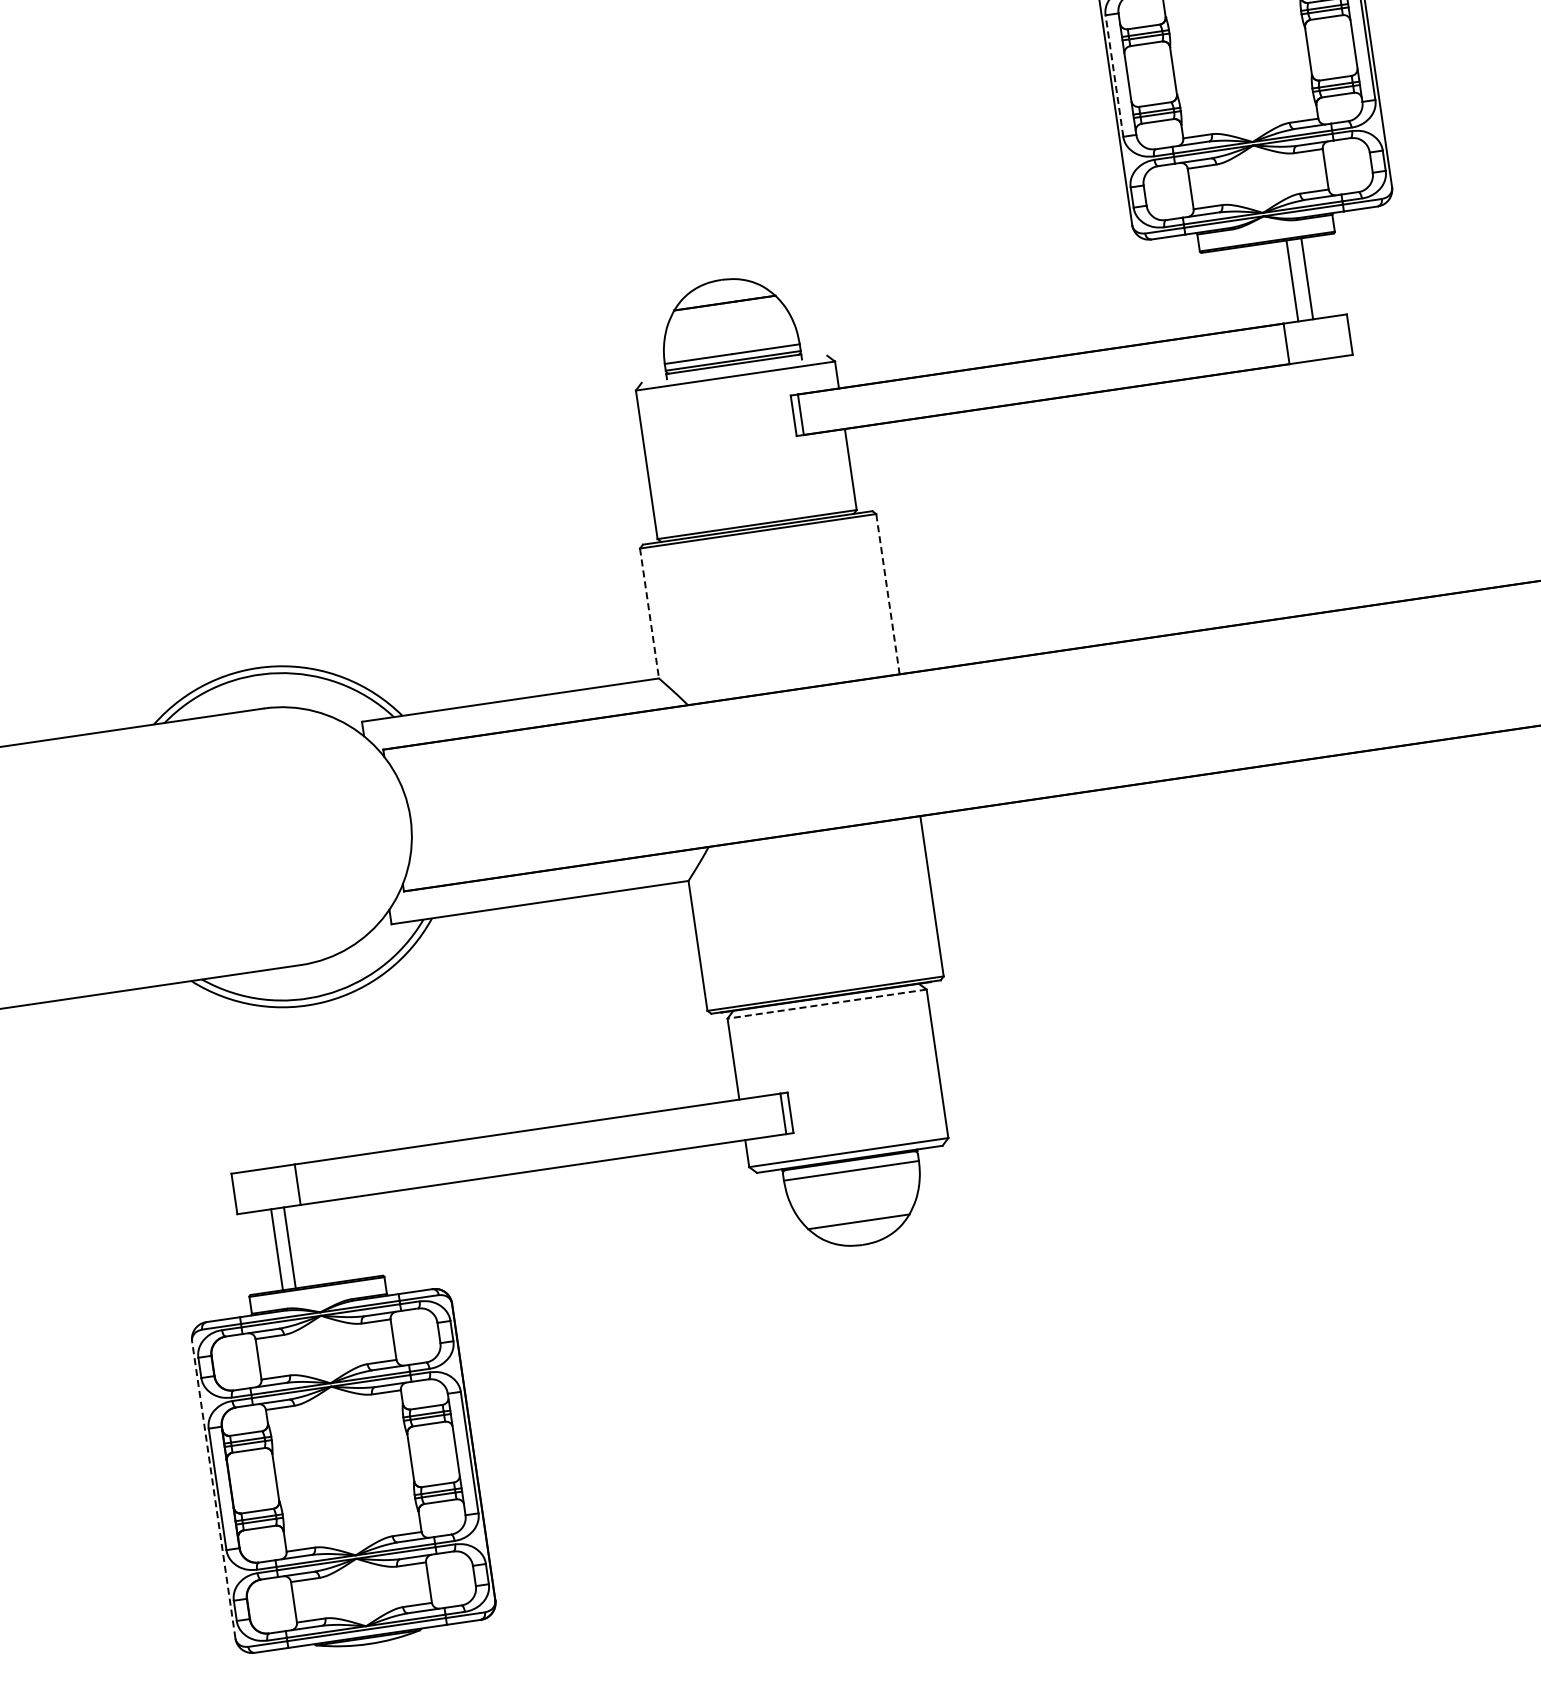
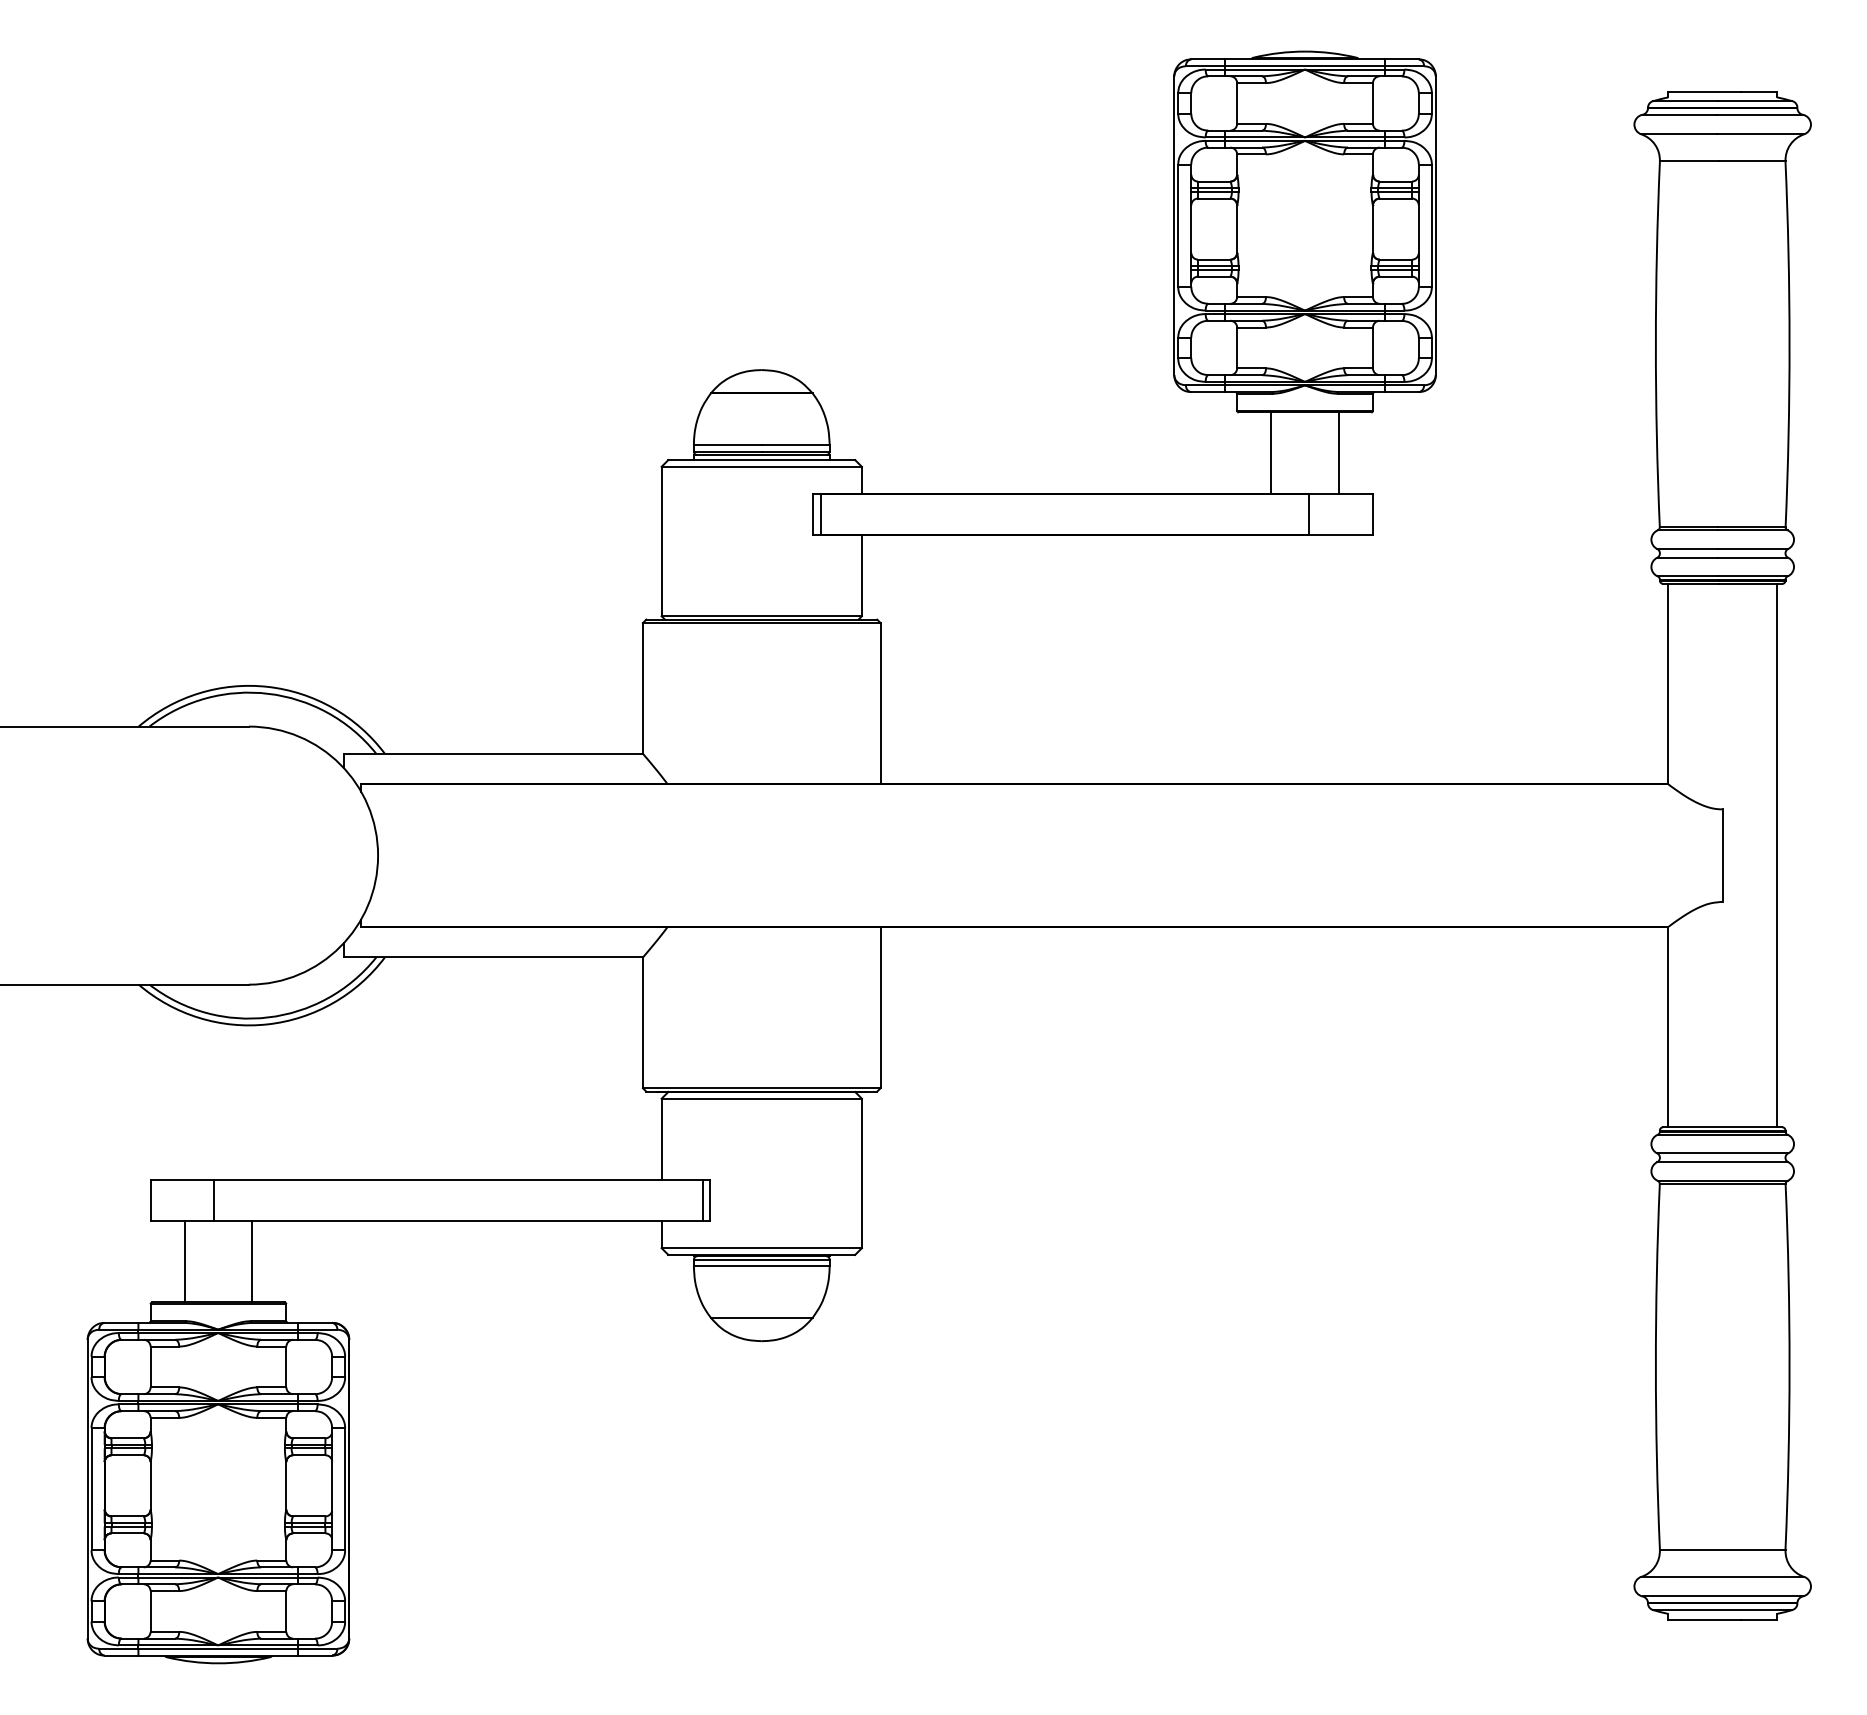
line: (1114, 75) -> (1178, 225), dashed -> solid
line: (1292, 280) -> (1271, 452), moved
line: (734, 369) -> (761, 460), added
line: (887, 594) -> (880, 703), dashed -> solid
line: (649, 613) -> (642, 688), dashed -> solid
line: (826, 1003) -> (761, 1098), dashed -> solid
line: (850, 1163) -> (761, 1259), added
line: (289, 1247) -> (252, 1261), moved
line: (213, 1489) -> (87, 1488), dashed -> solid

